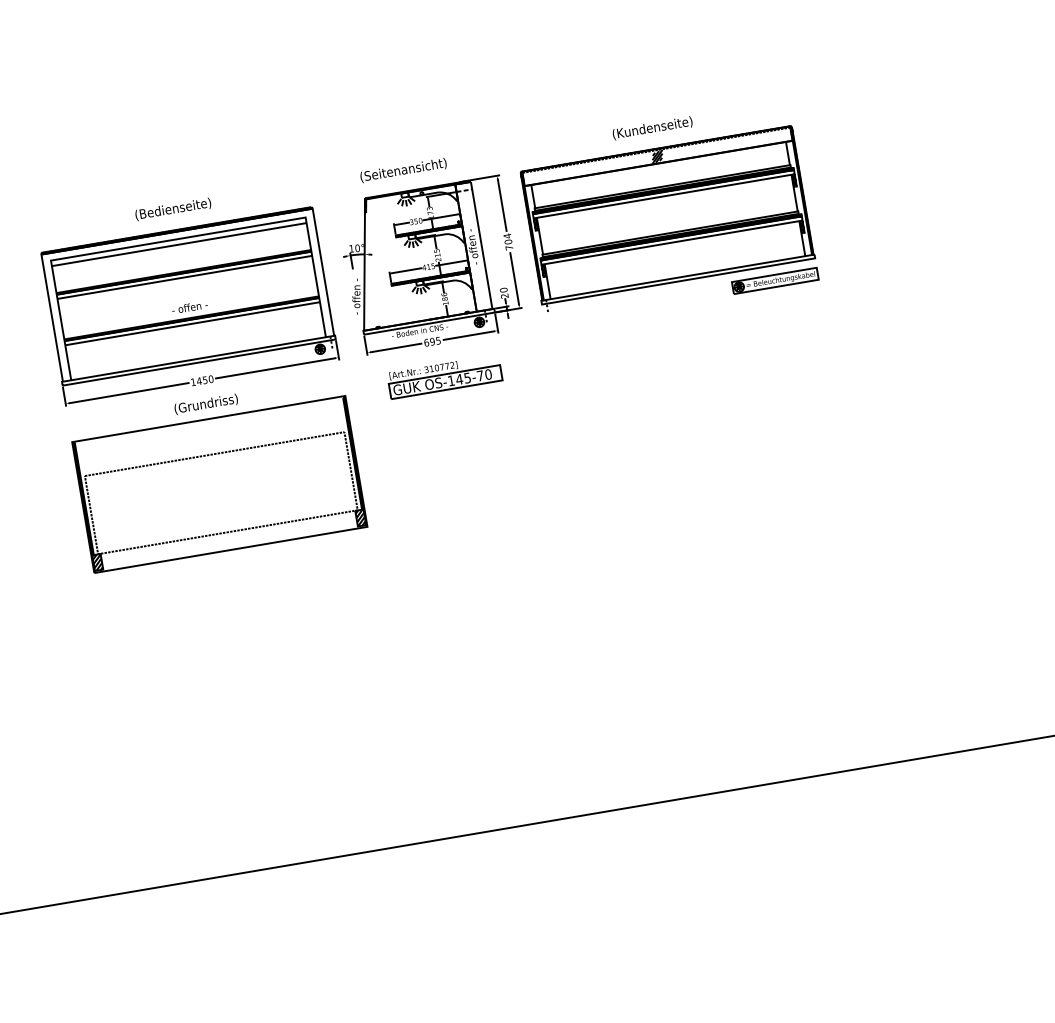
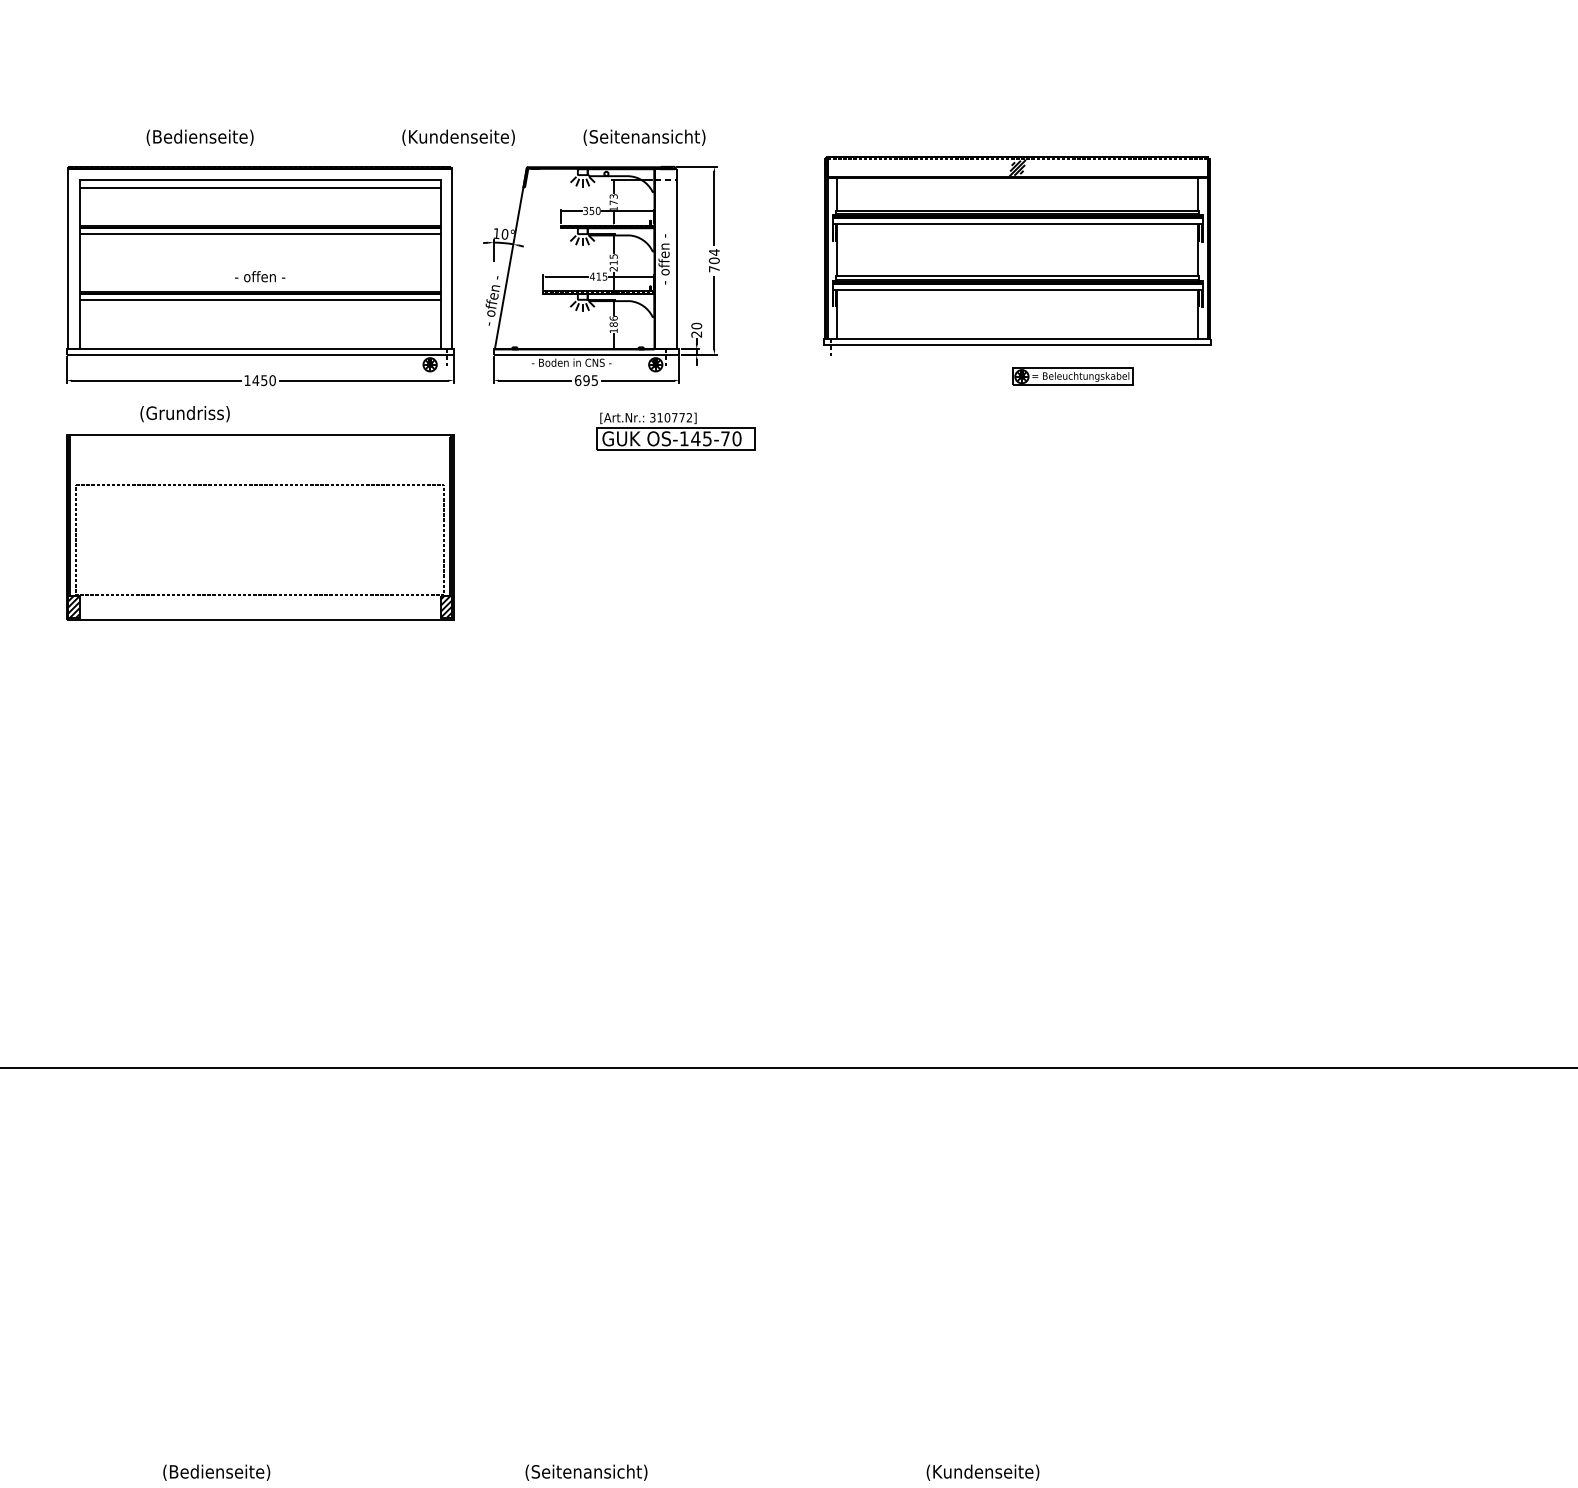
text: (652, 128) -> (458, 137), moved
text: (403, 170) -> (644, 137), moved
text: (172, 209) -> (199, 137), moved
part: (667, 218) -> (1017, 255), moved
part: (444, 376) -> (675, 431), moved
text: (205, 404) -> (184, 414), moved

